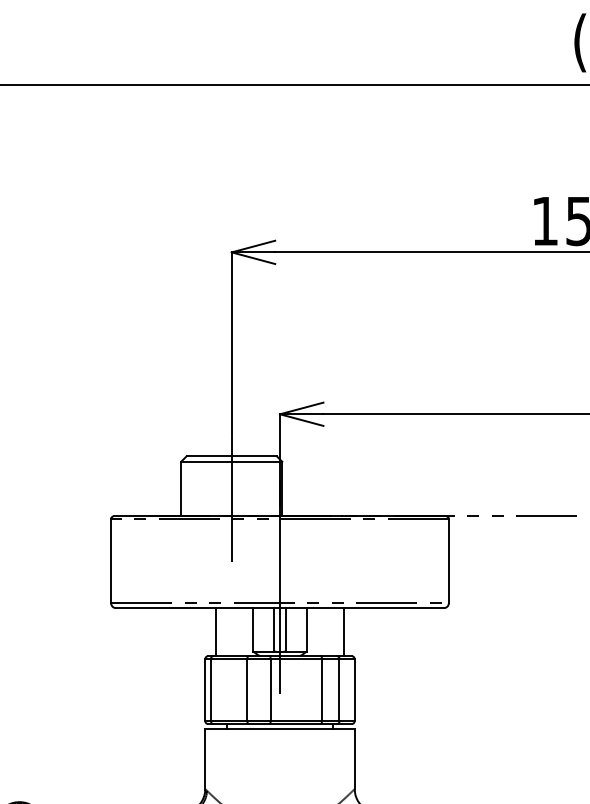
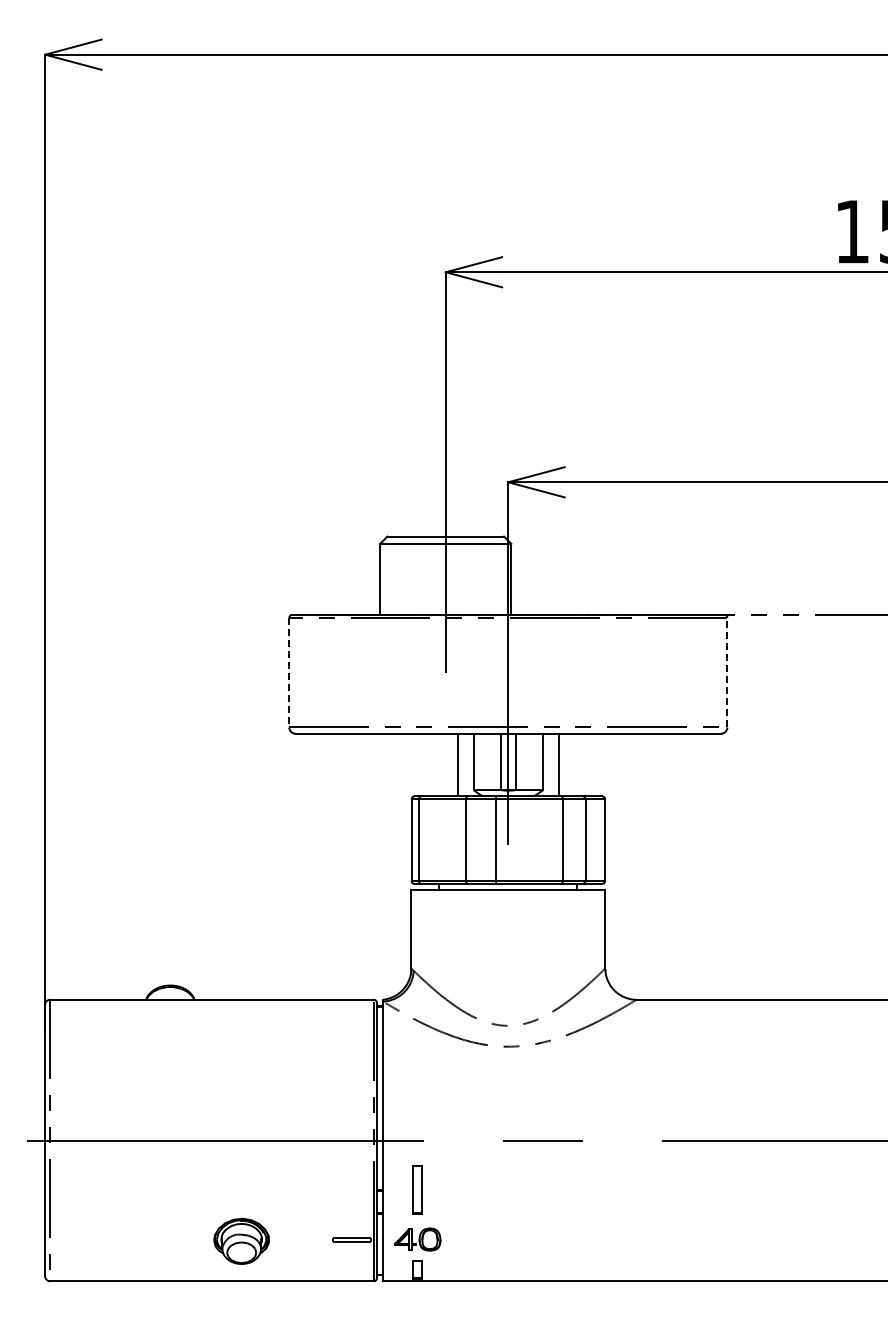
line: (111, 560) -> (289, 672), solid -> dashed
line: (448, 560) -> (727, 672), solid -> dashed
line: (216, 631) -> (457, 764), moved
line: (344, 631) -> (559, 764), moved

